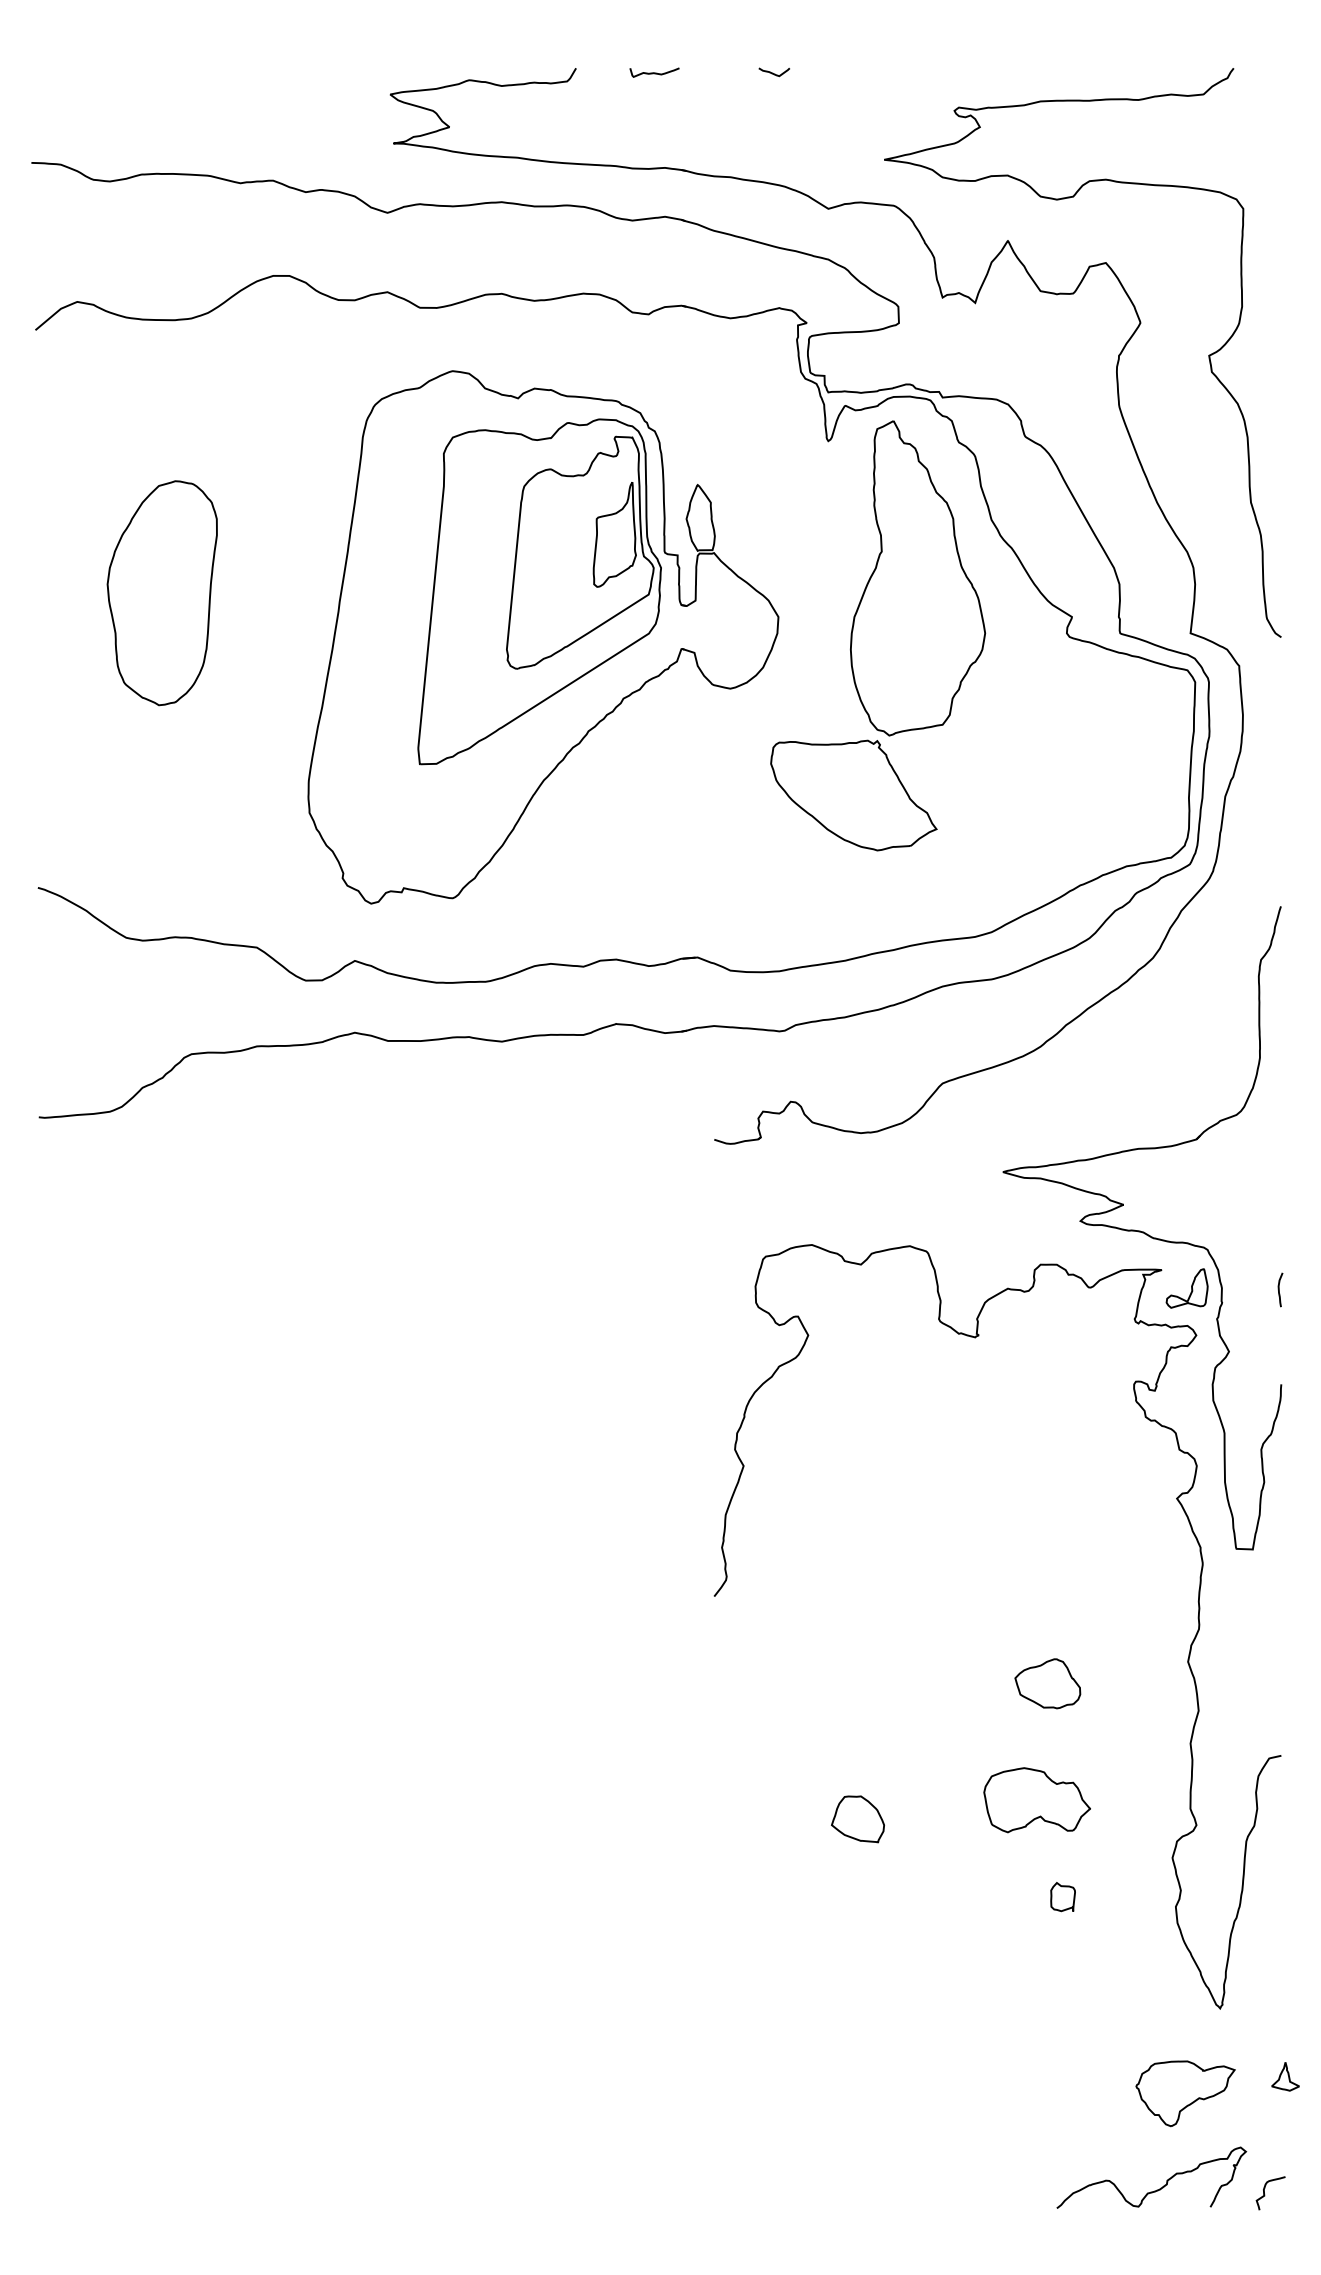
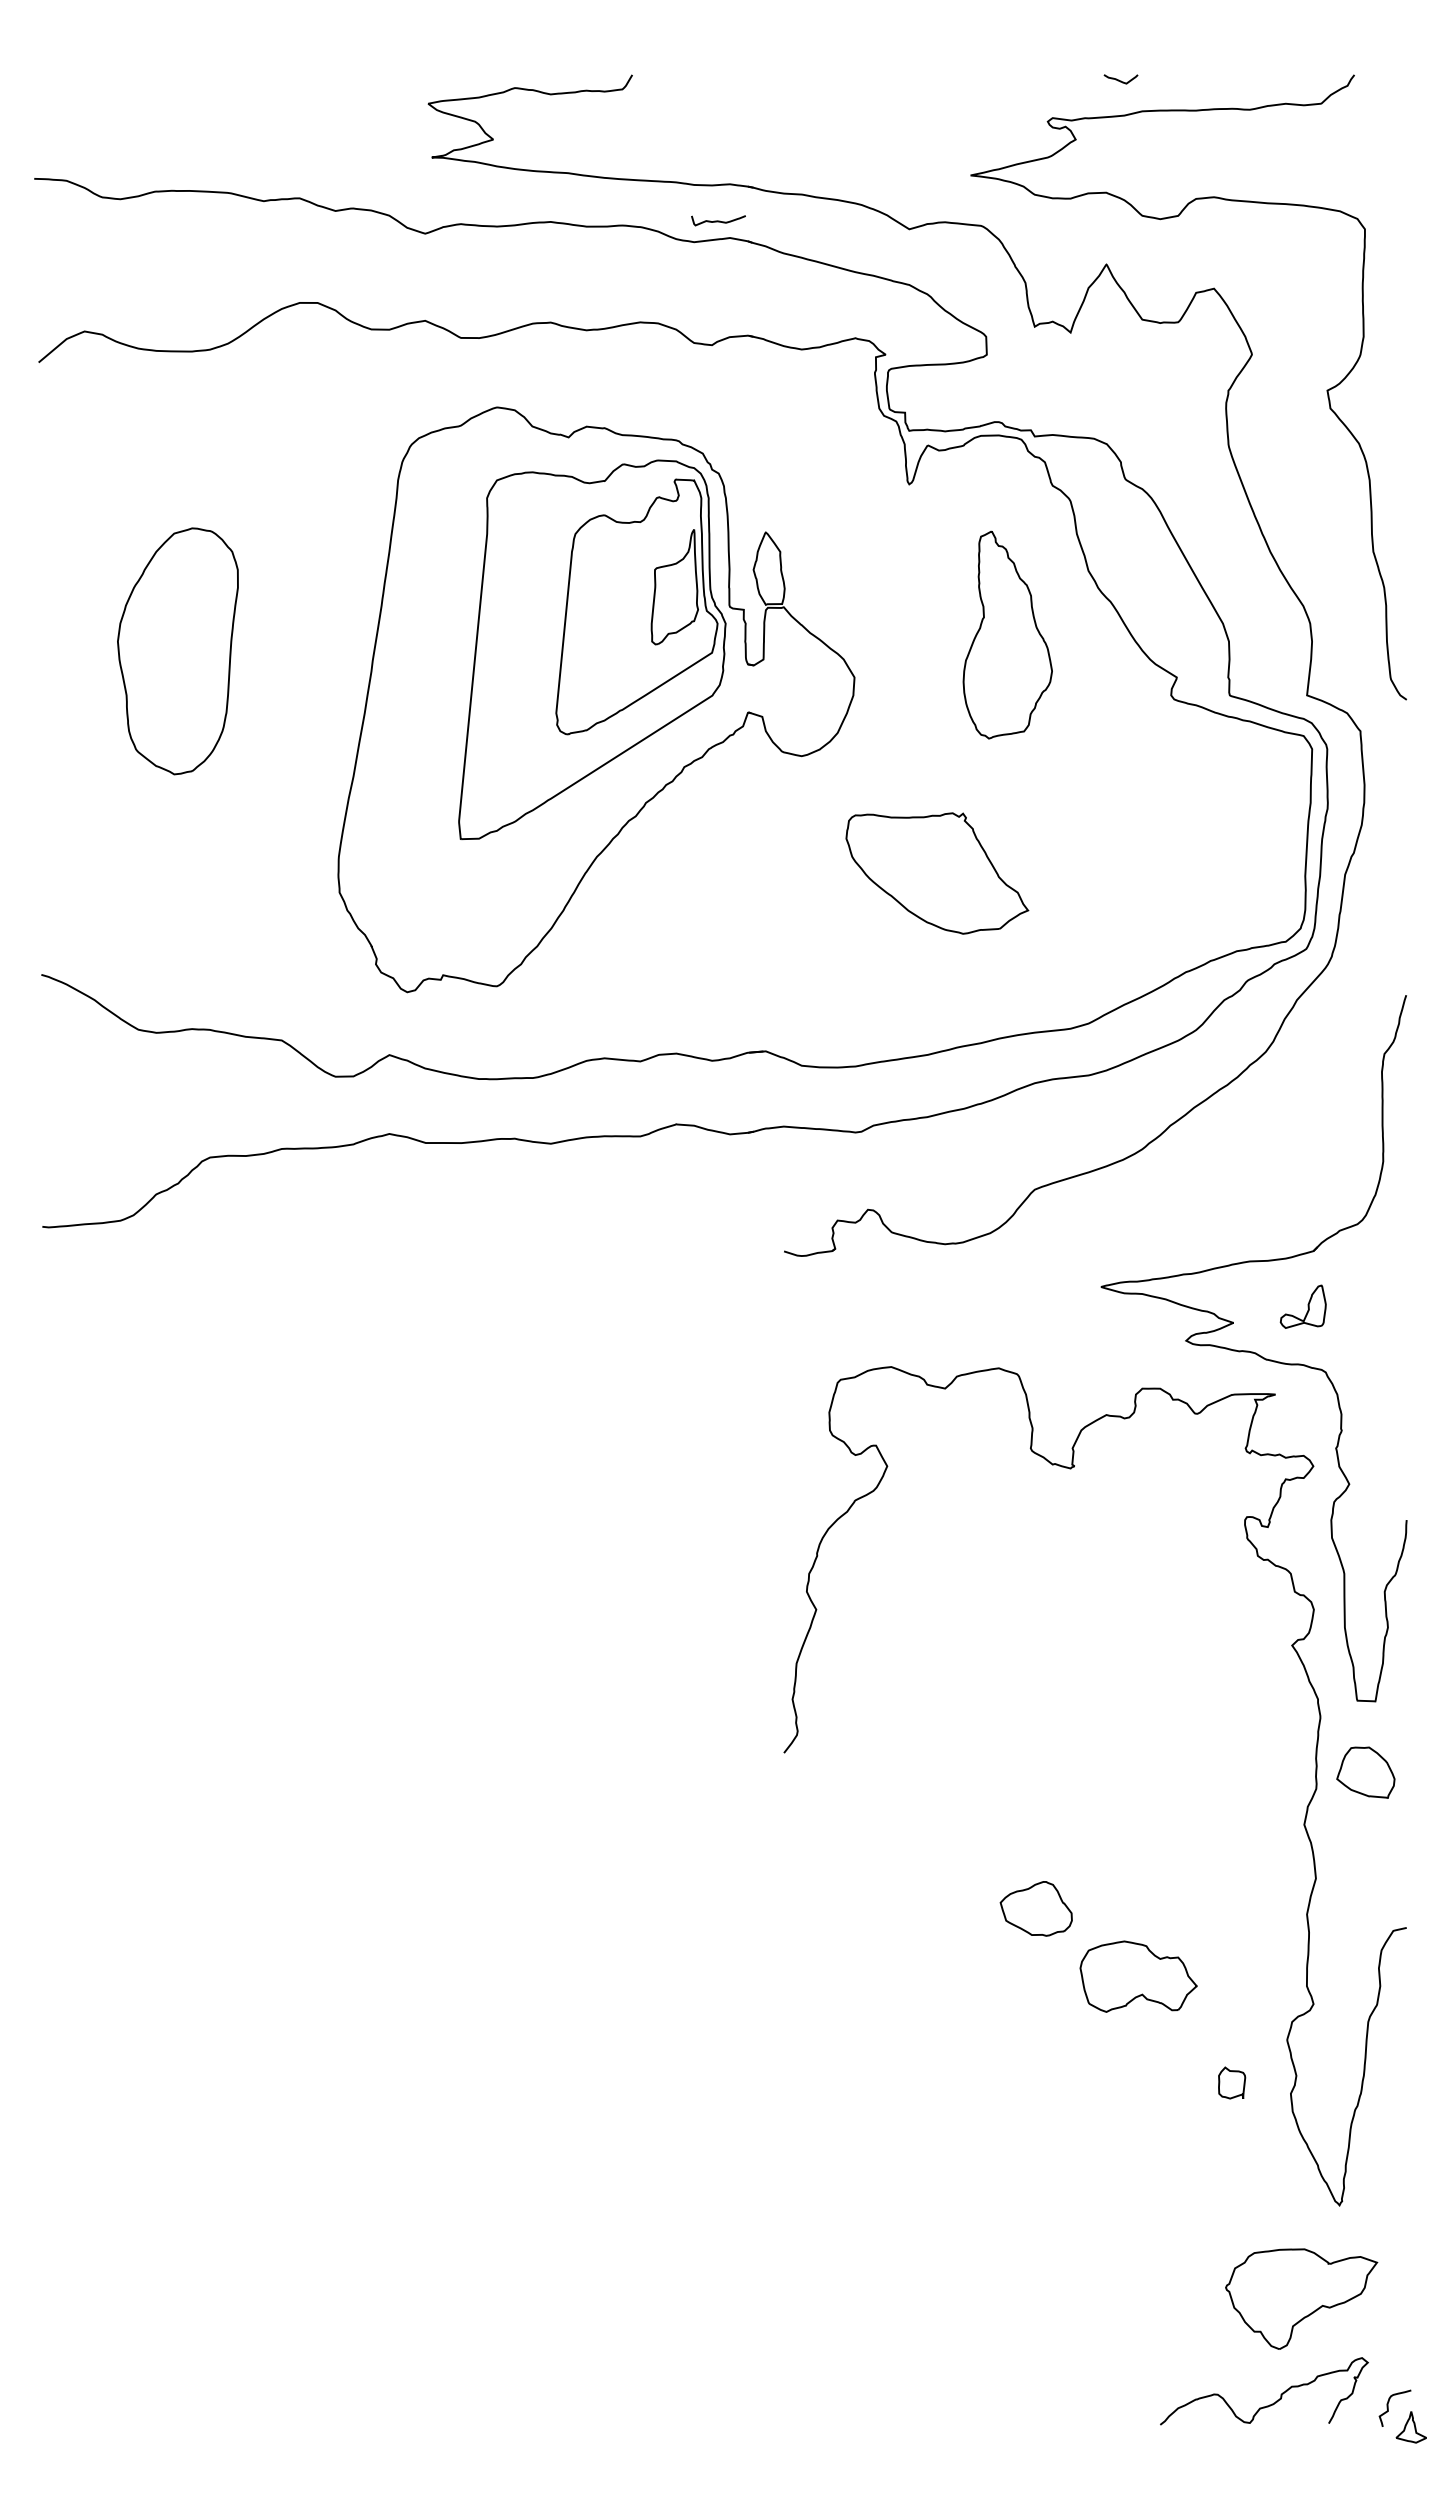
curve: (654, 72) -> (718, 220), moved
curve: (772, 72) -> (1119, 79), moved
part: (917, 577) -> (1007, 634), size x0.6
part: (1186, 1288) -> (1302, 1306), moved
curve: (1279, 1290) -> (1404, 1416), removed
part: (1047, 1683) -> (1035, 1908), moved
part: (857, 1819) -> (1365, 1772), moved
part: (1063, 1896) -> (1232, 2082), moved
part: (1284, 2076) -> (1410, 2427), moved
part: (1185, 2093) -> (1301, 2298), size x1.4

